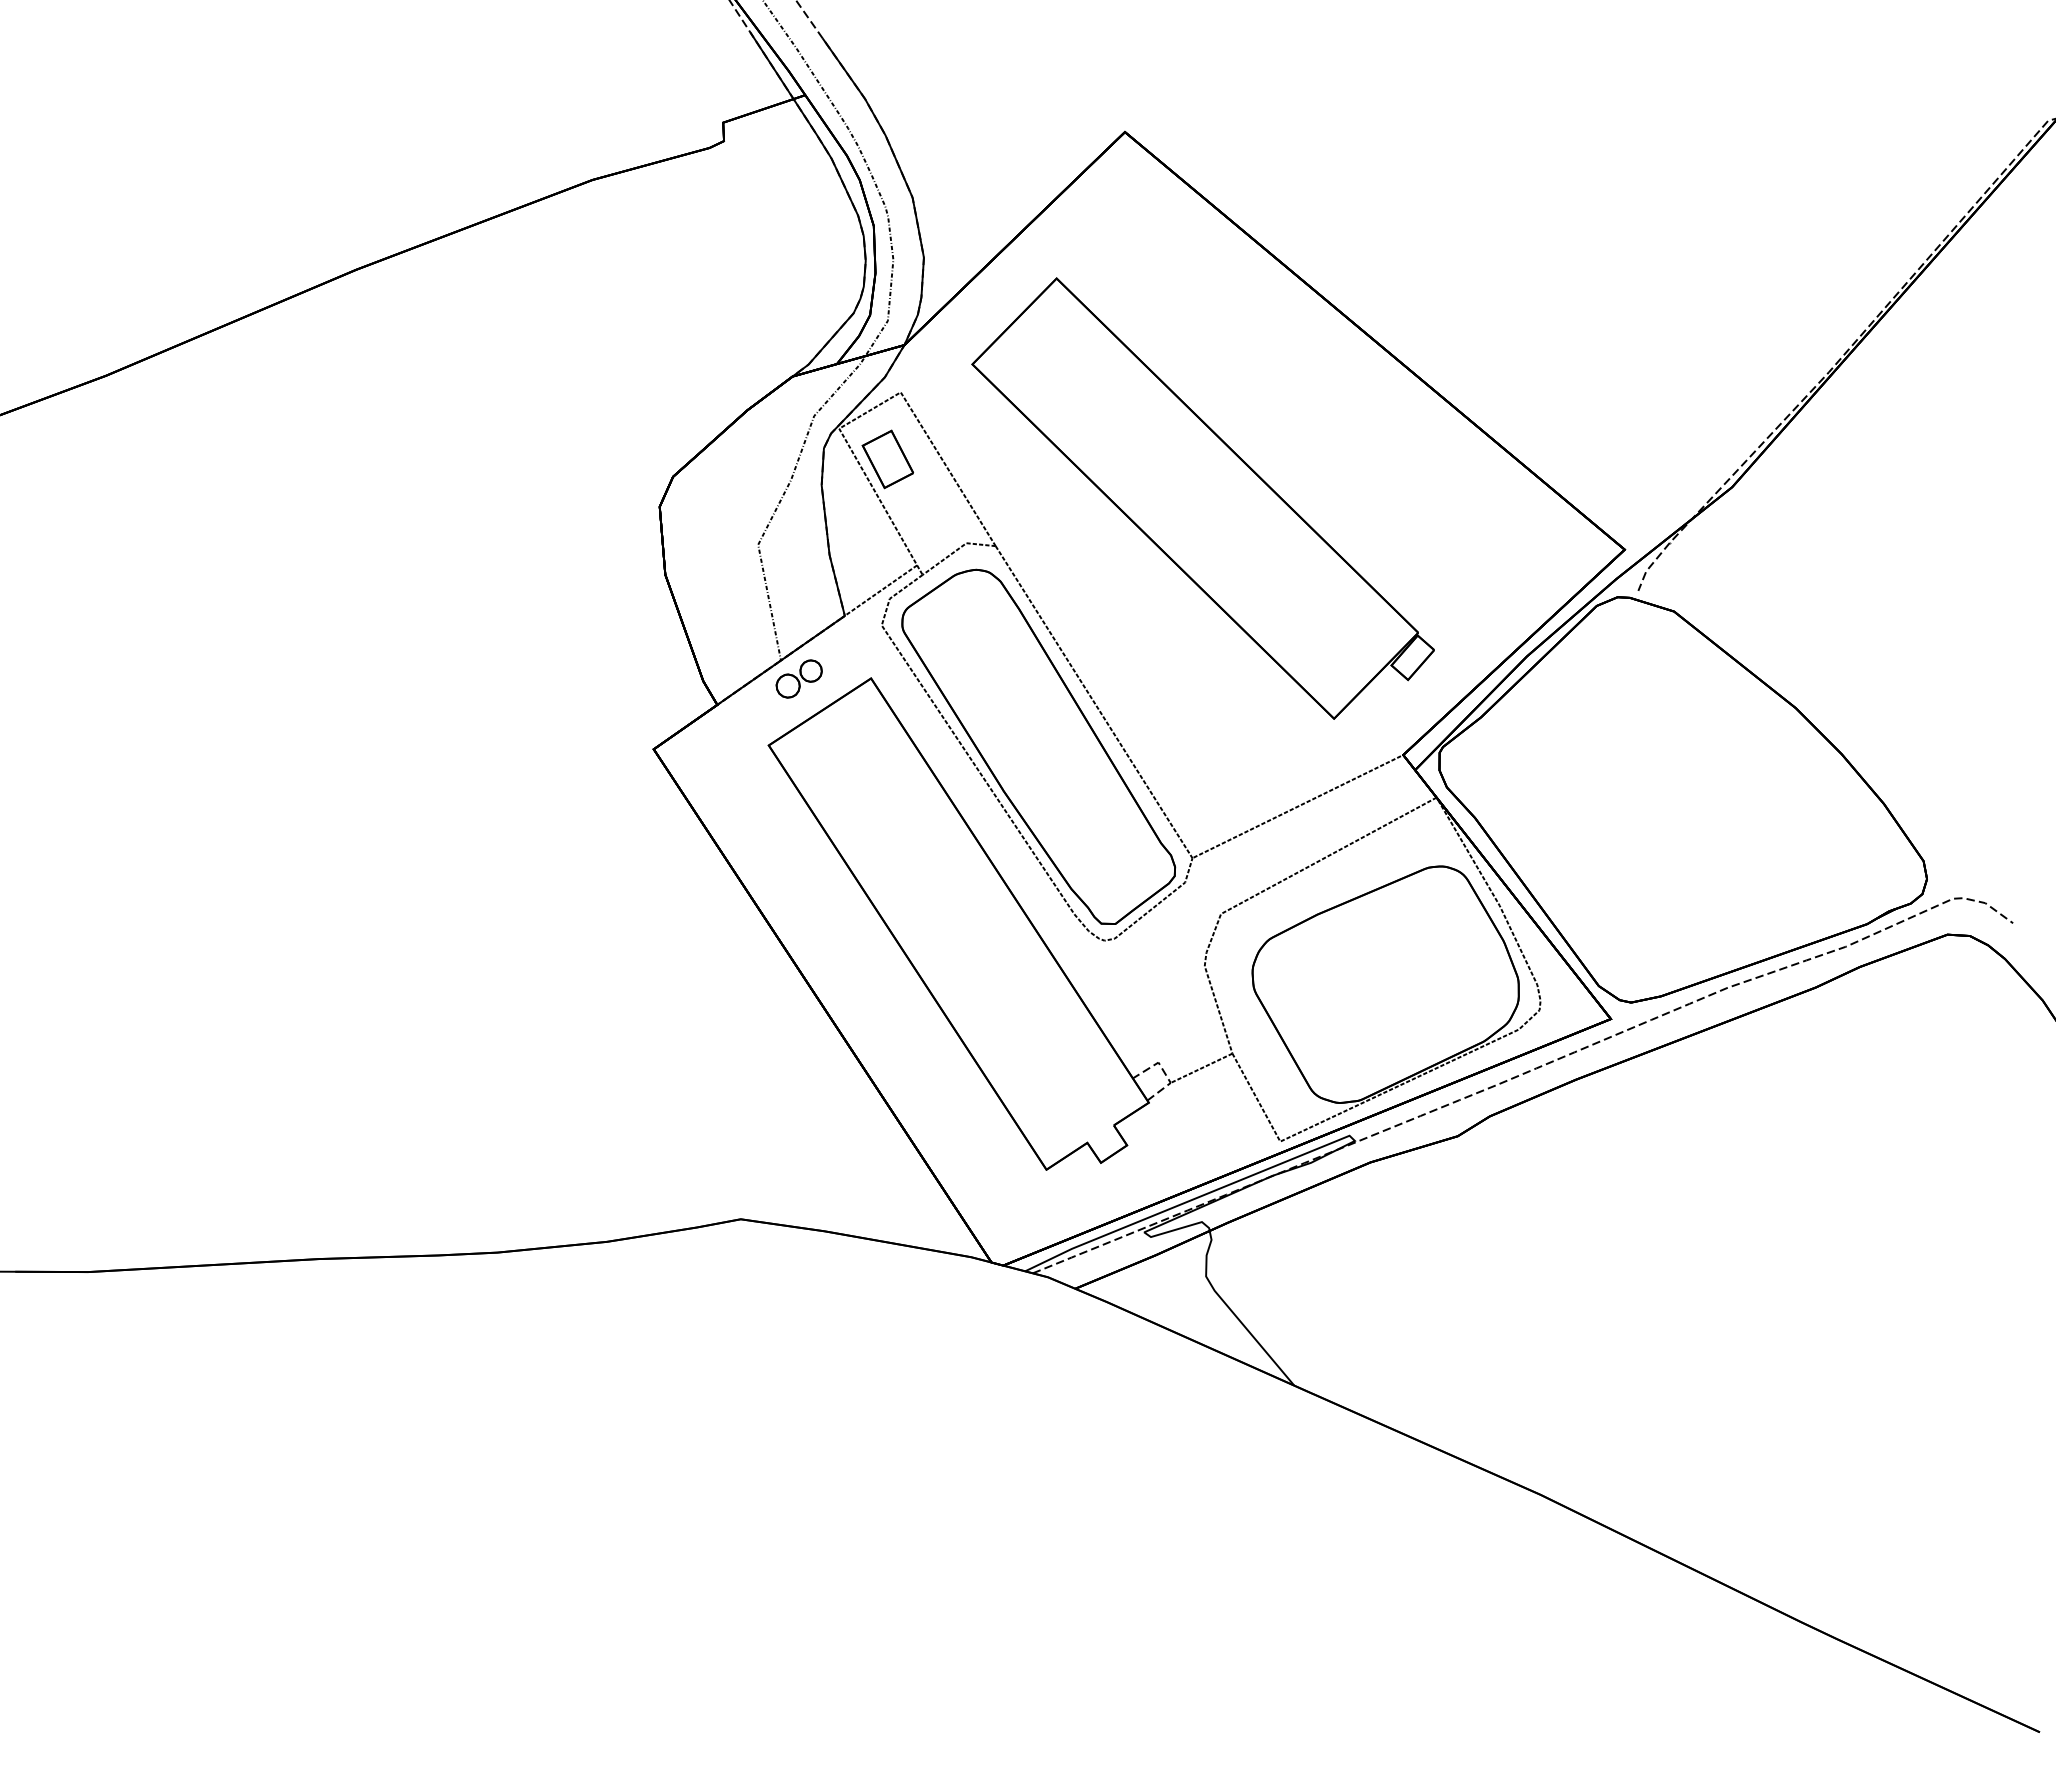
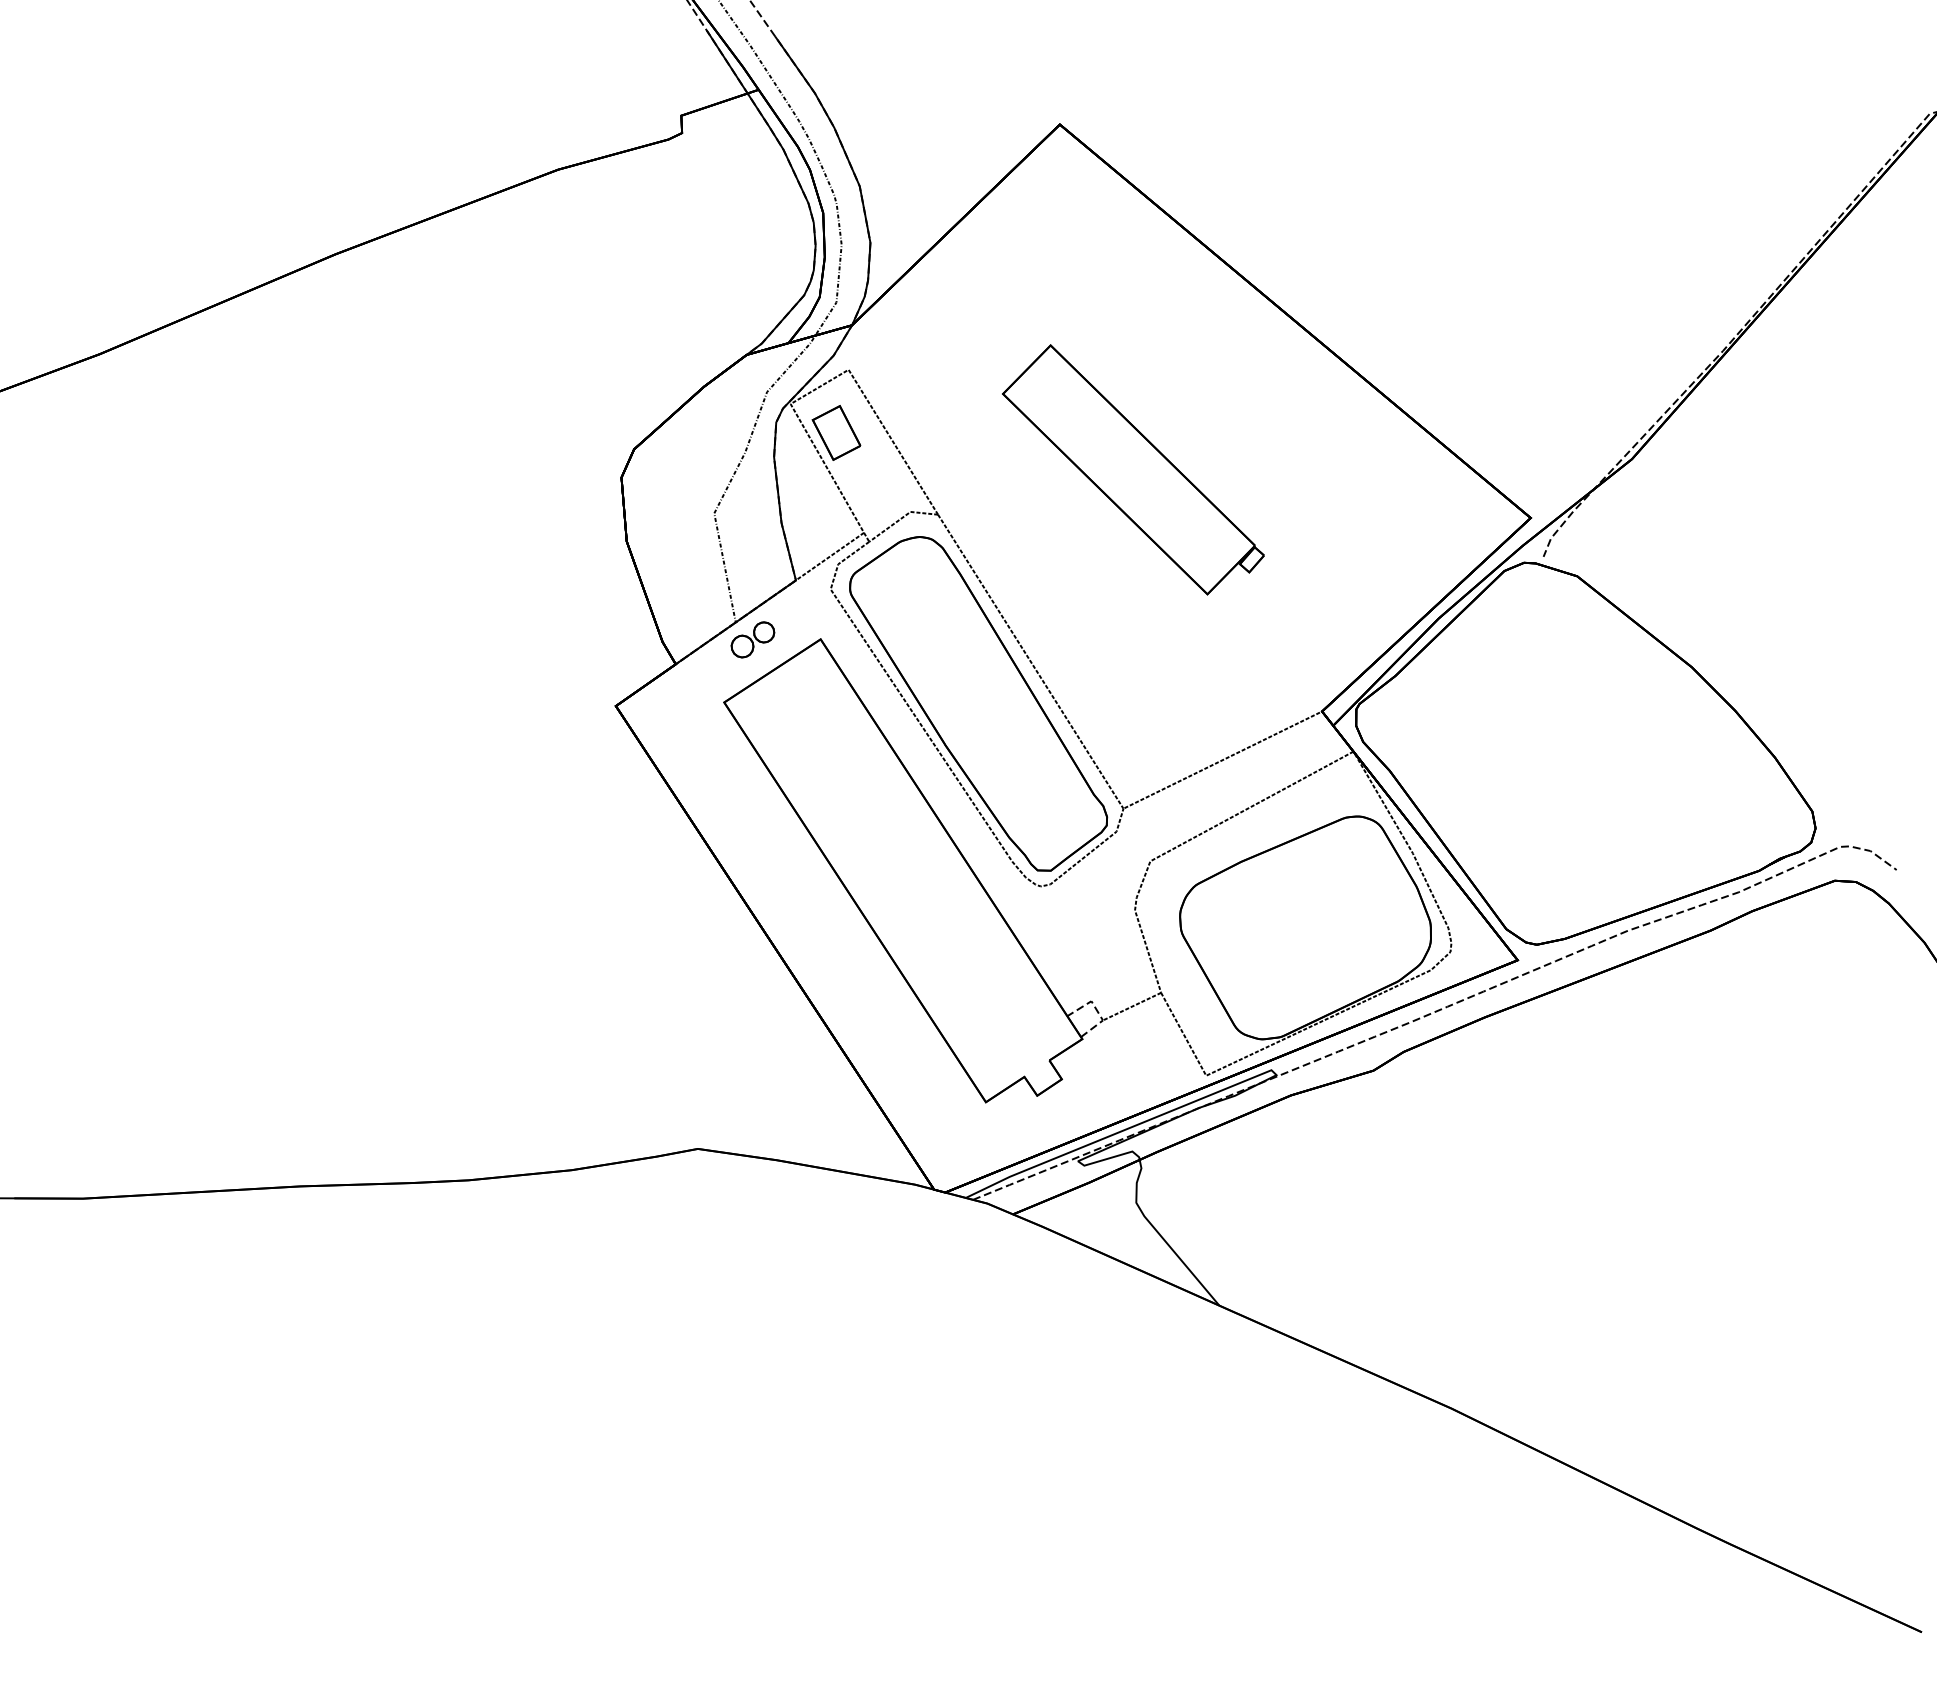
part: (1202, 498) -> (1132, 469), size x0.6

